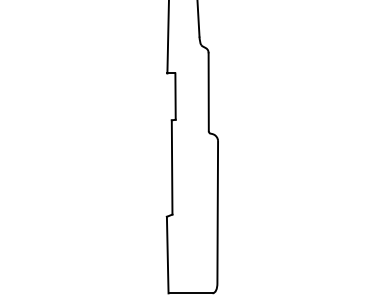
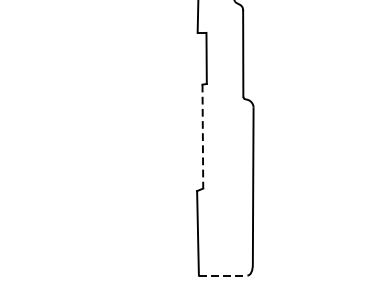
line: (172, 167) -> (203, 136), solid -> dashed
line: (190, 293) -> (223, 275), solid -> dashed

